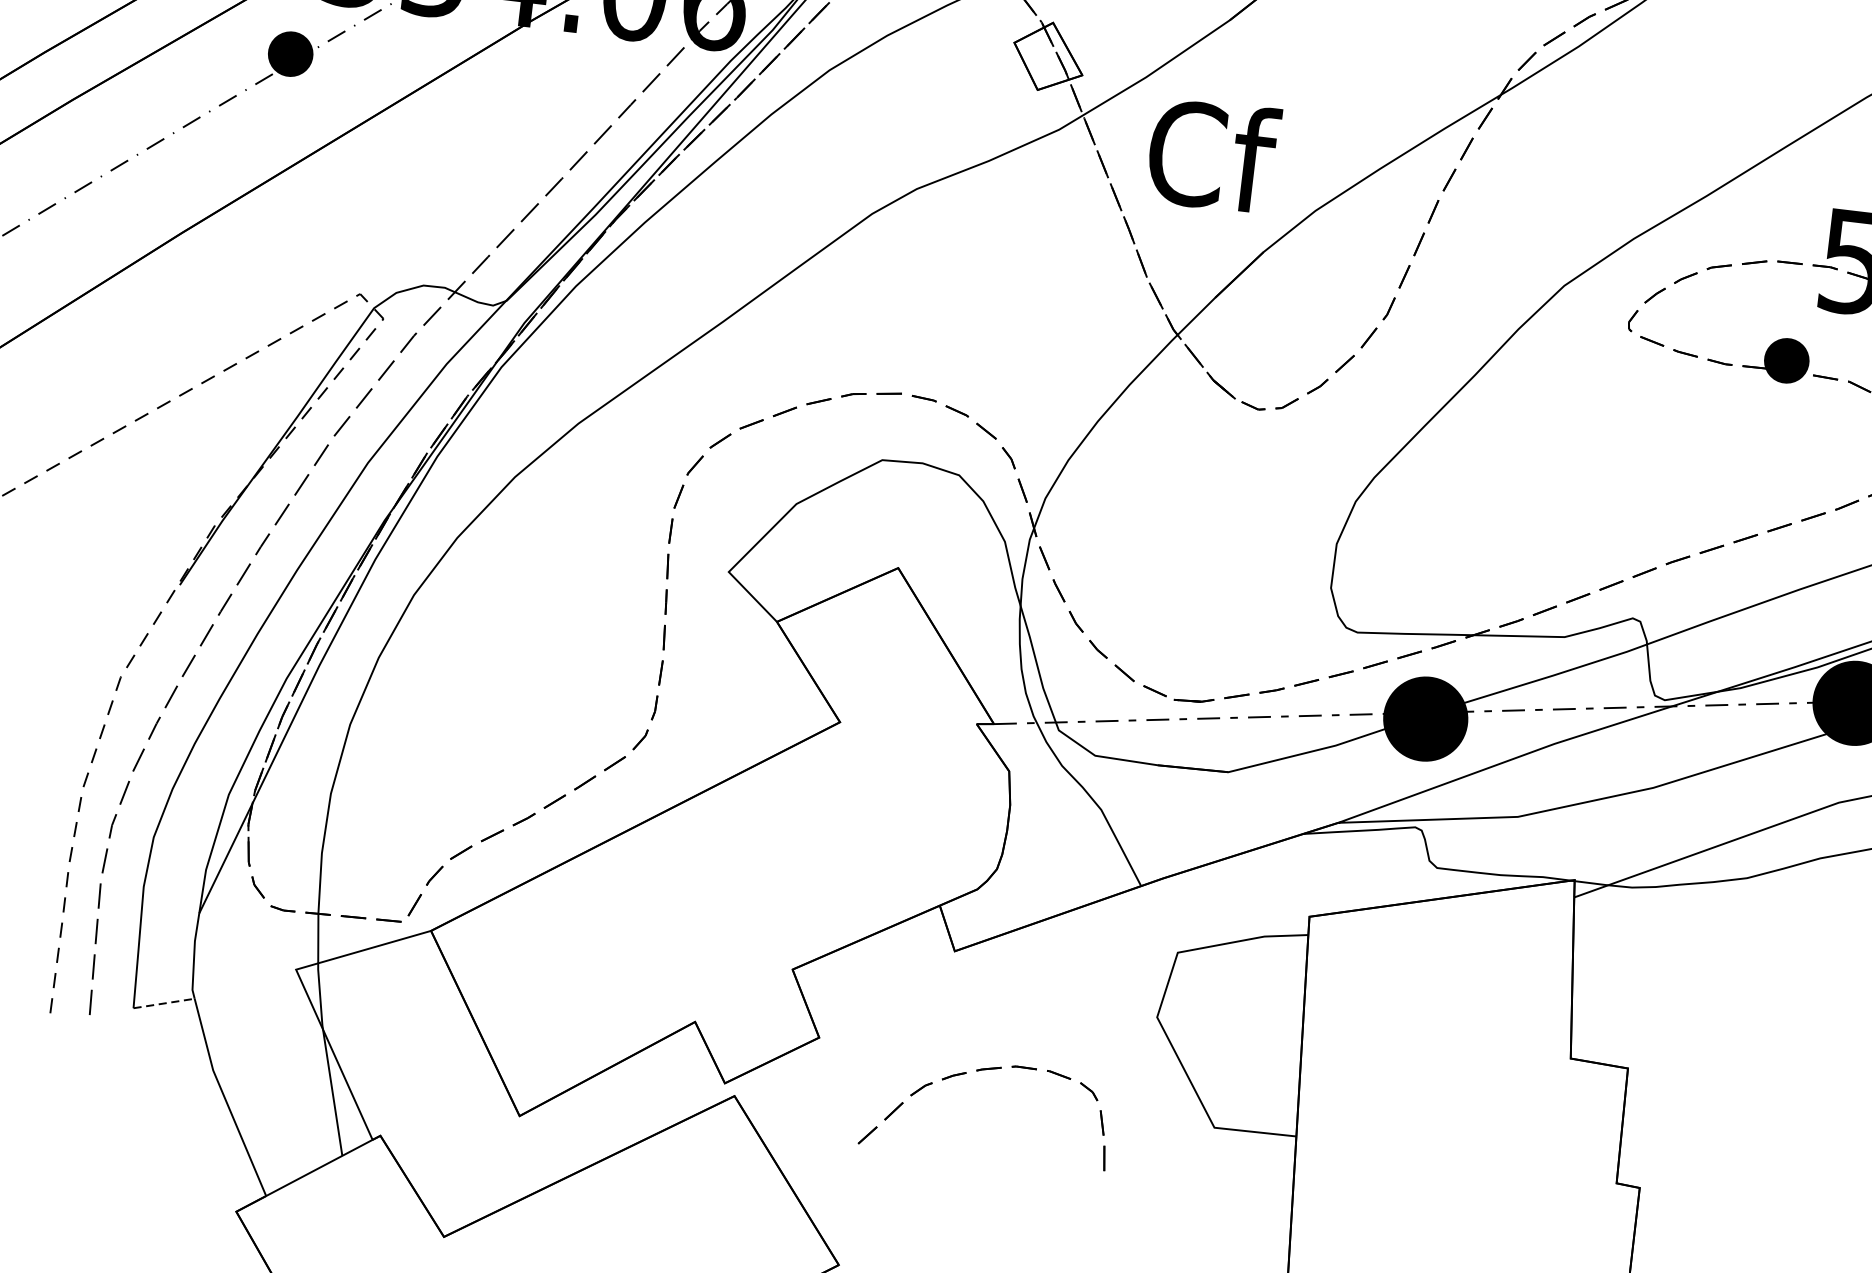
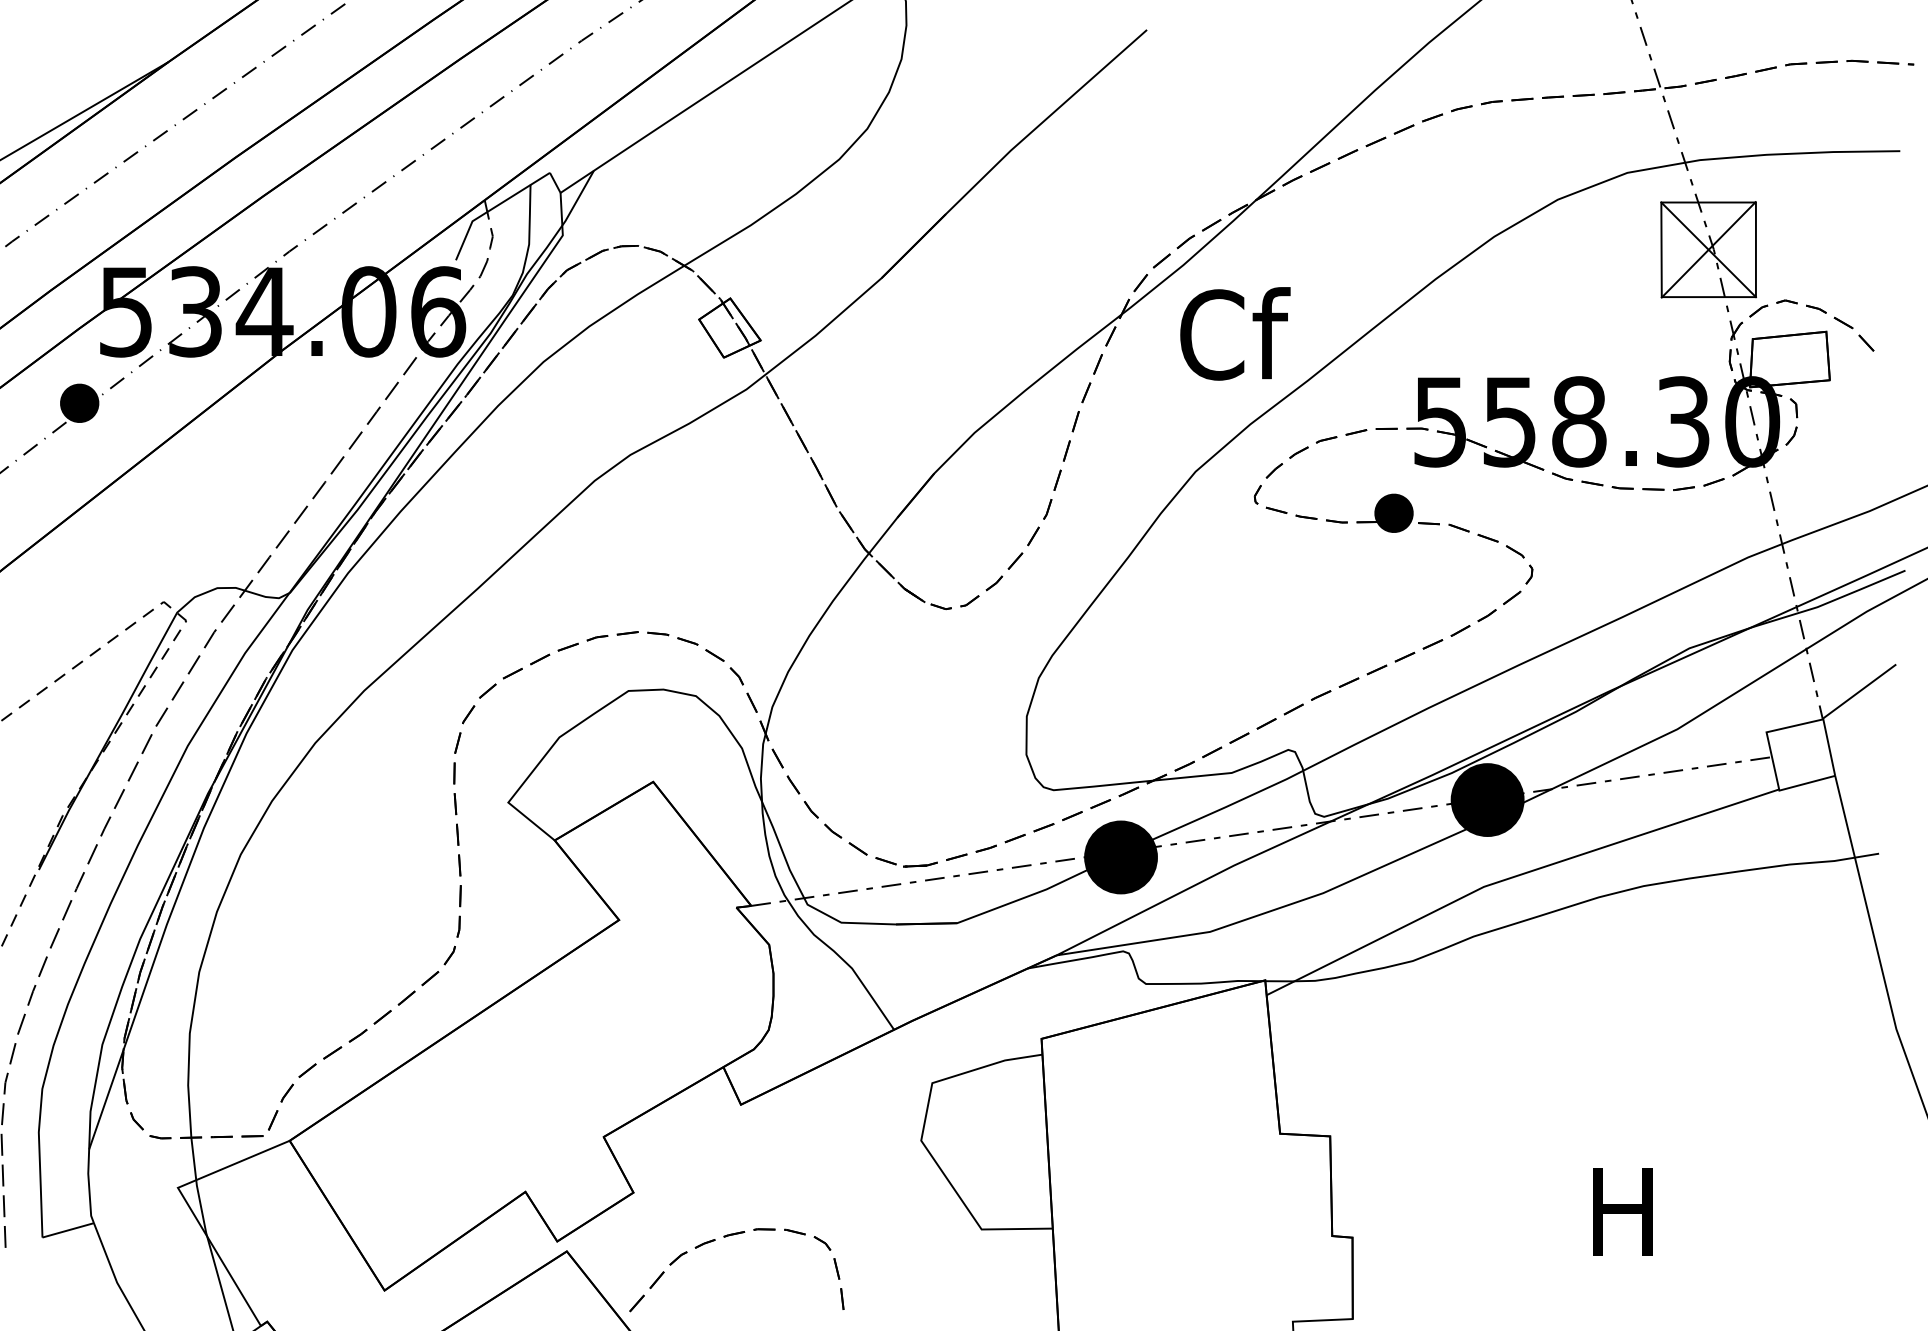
text: (1213, 155) -> (1235, 333), moved
line: (164, 1003) -> (68, 1230), dashed -> solid
part: (983, 1071) -> (729, 1236), moved

